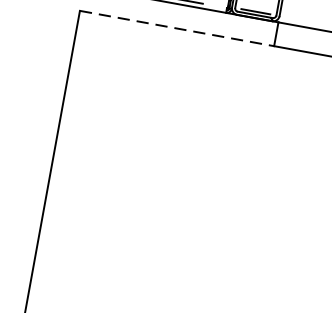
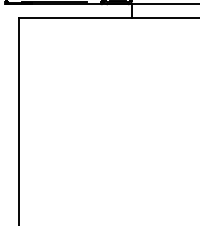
line: (177, 29) -> (75, 18), dashed -> solid

